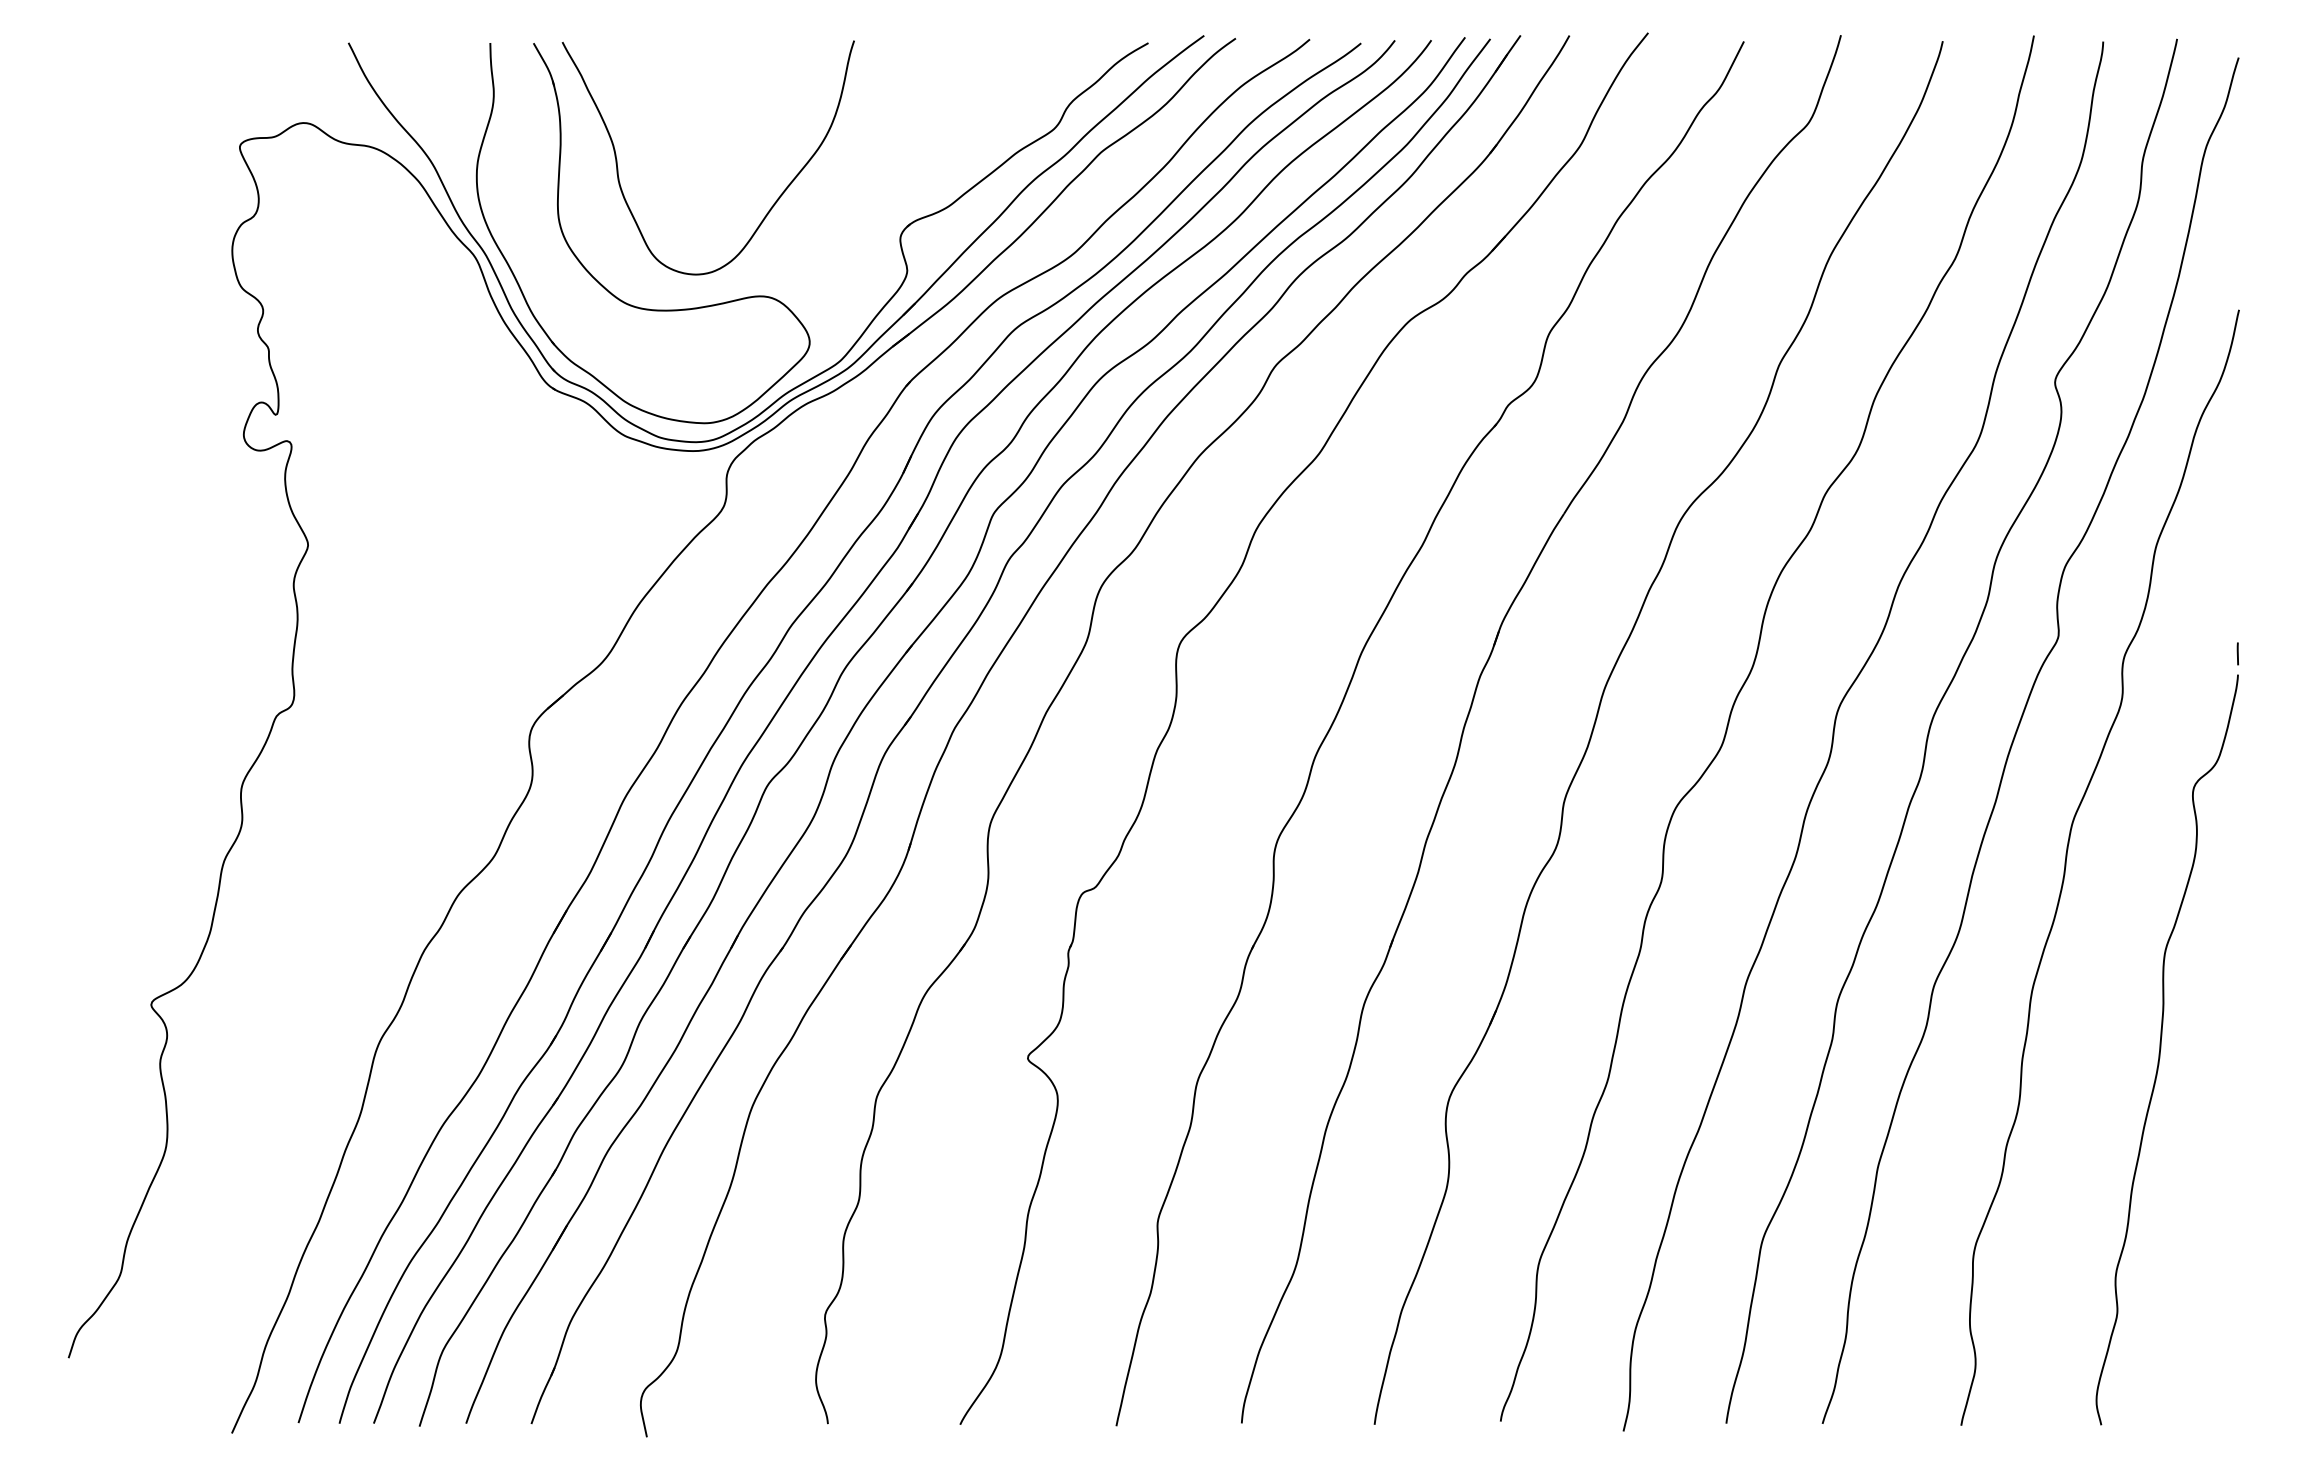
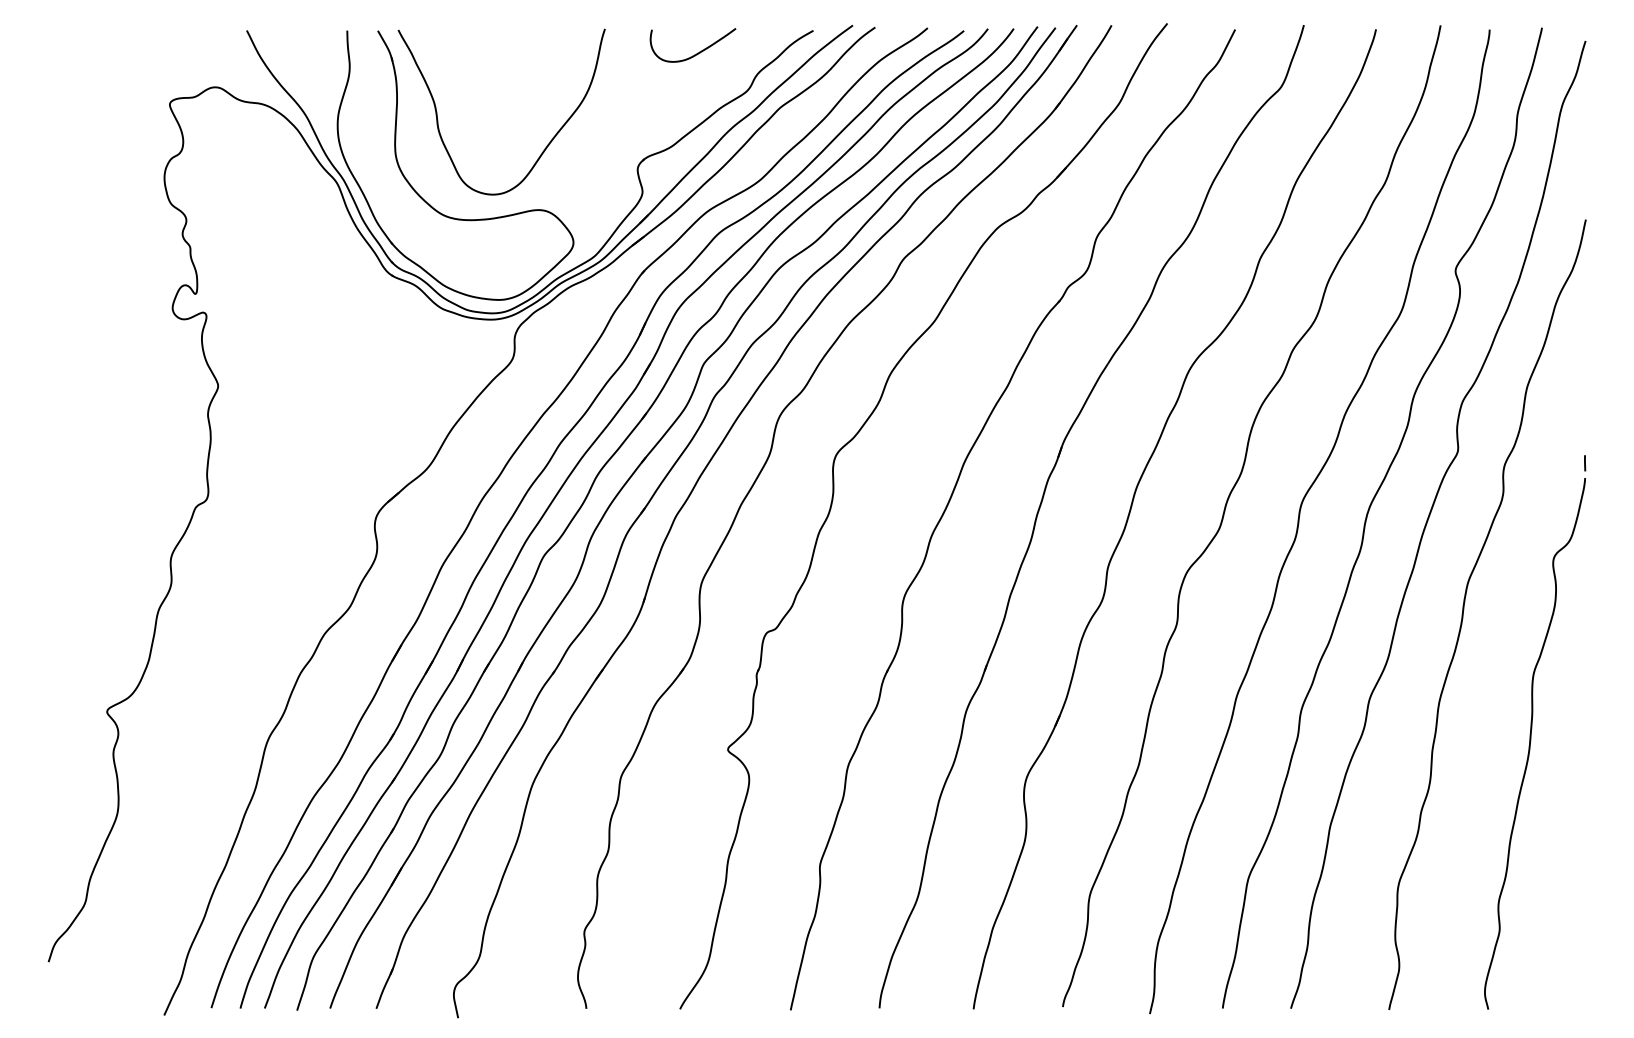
curve: (986, 73) -> (698, 52), added

